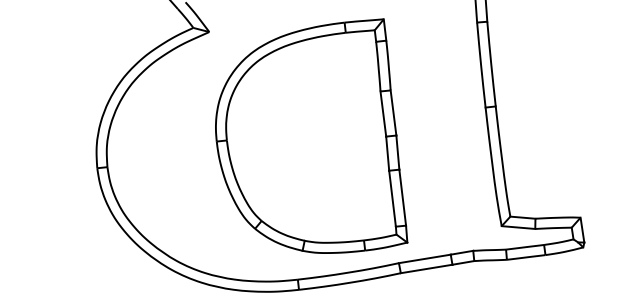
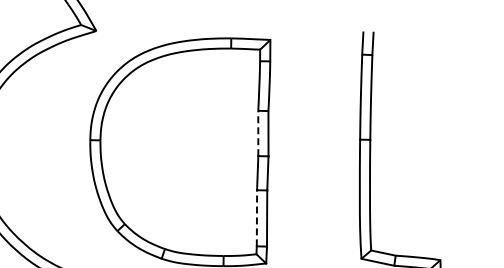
line: (383, 114) -> (258, 133), solid -> dashed
line: (392, 198) -> (256, 218), solid -> dashed

